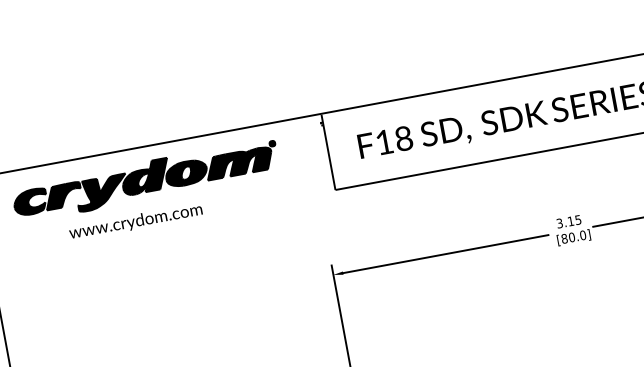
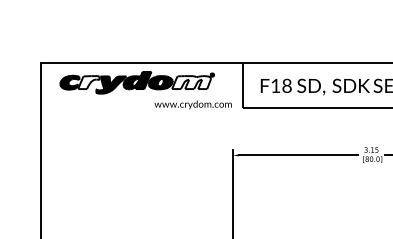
fill: (239, 163) -> (191, 82), removed
fill: (62, 195) -> (88, 82), removed
text: (134, 221) -> (192, 104), moved

